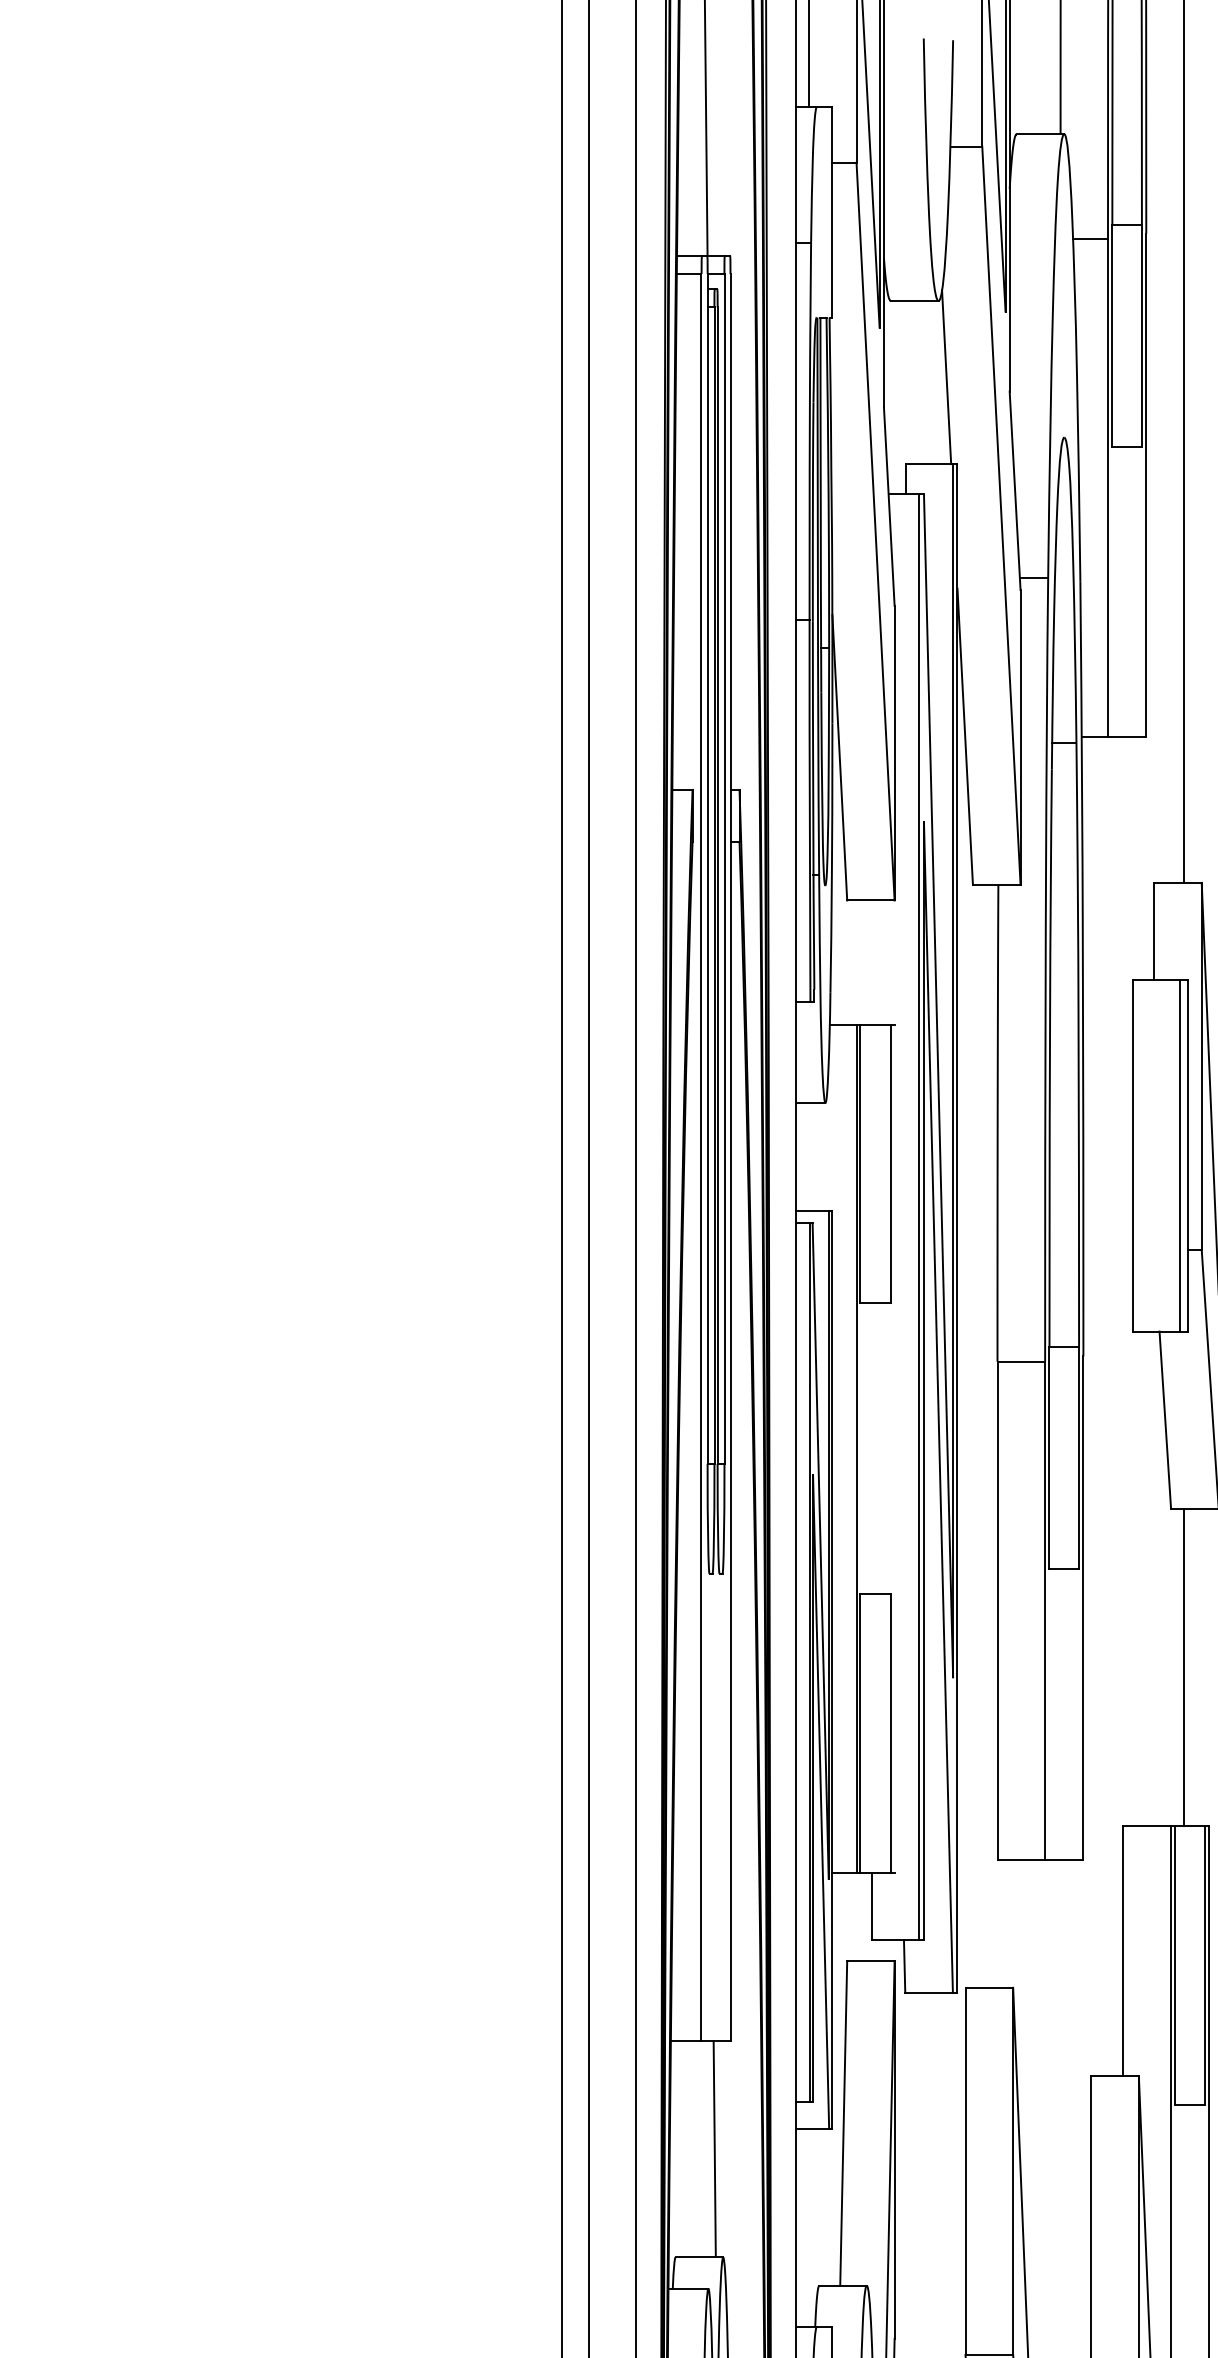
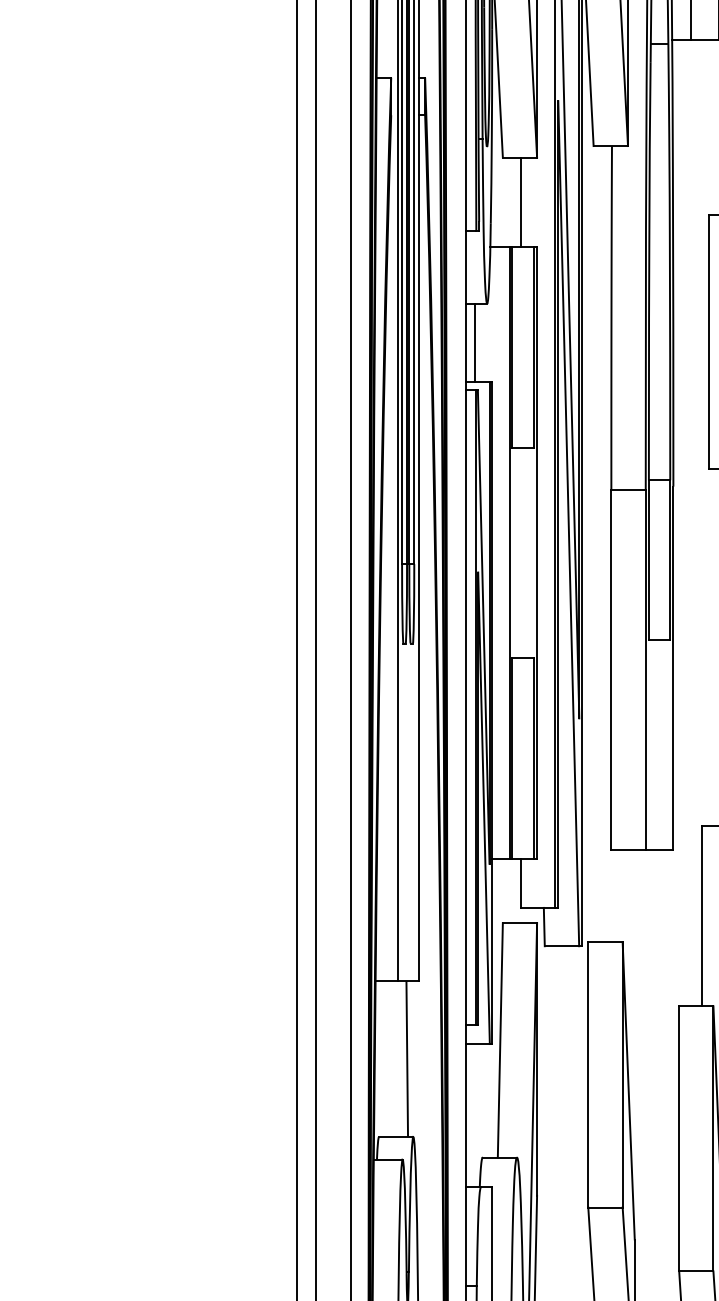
line: (871, 962) -> (520, 202), added
line: (808, 1156) -> (474, 342), added
line: (894, 1448) -> (537, 553), added

